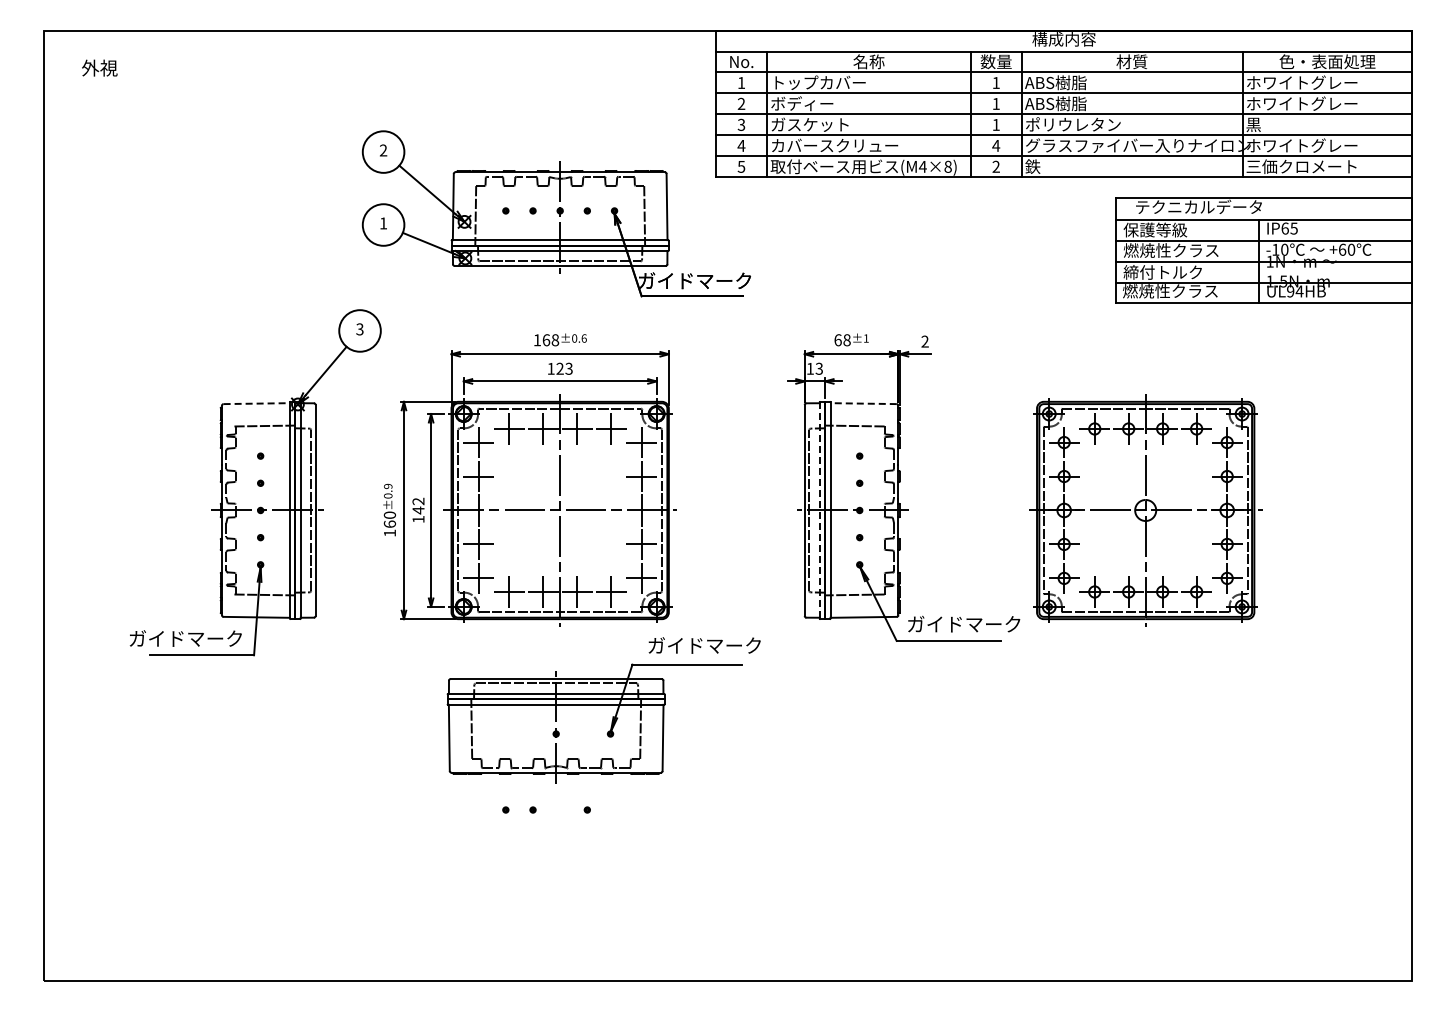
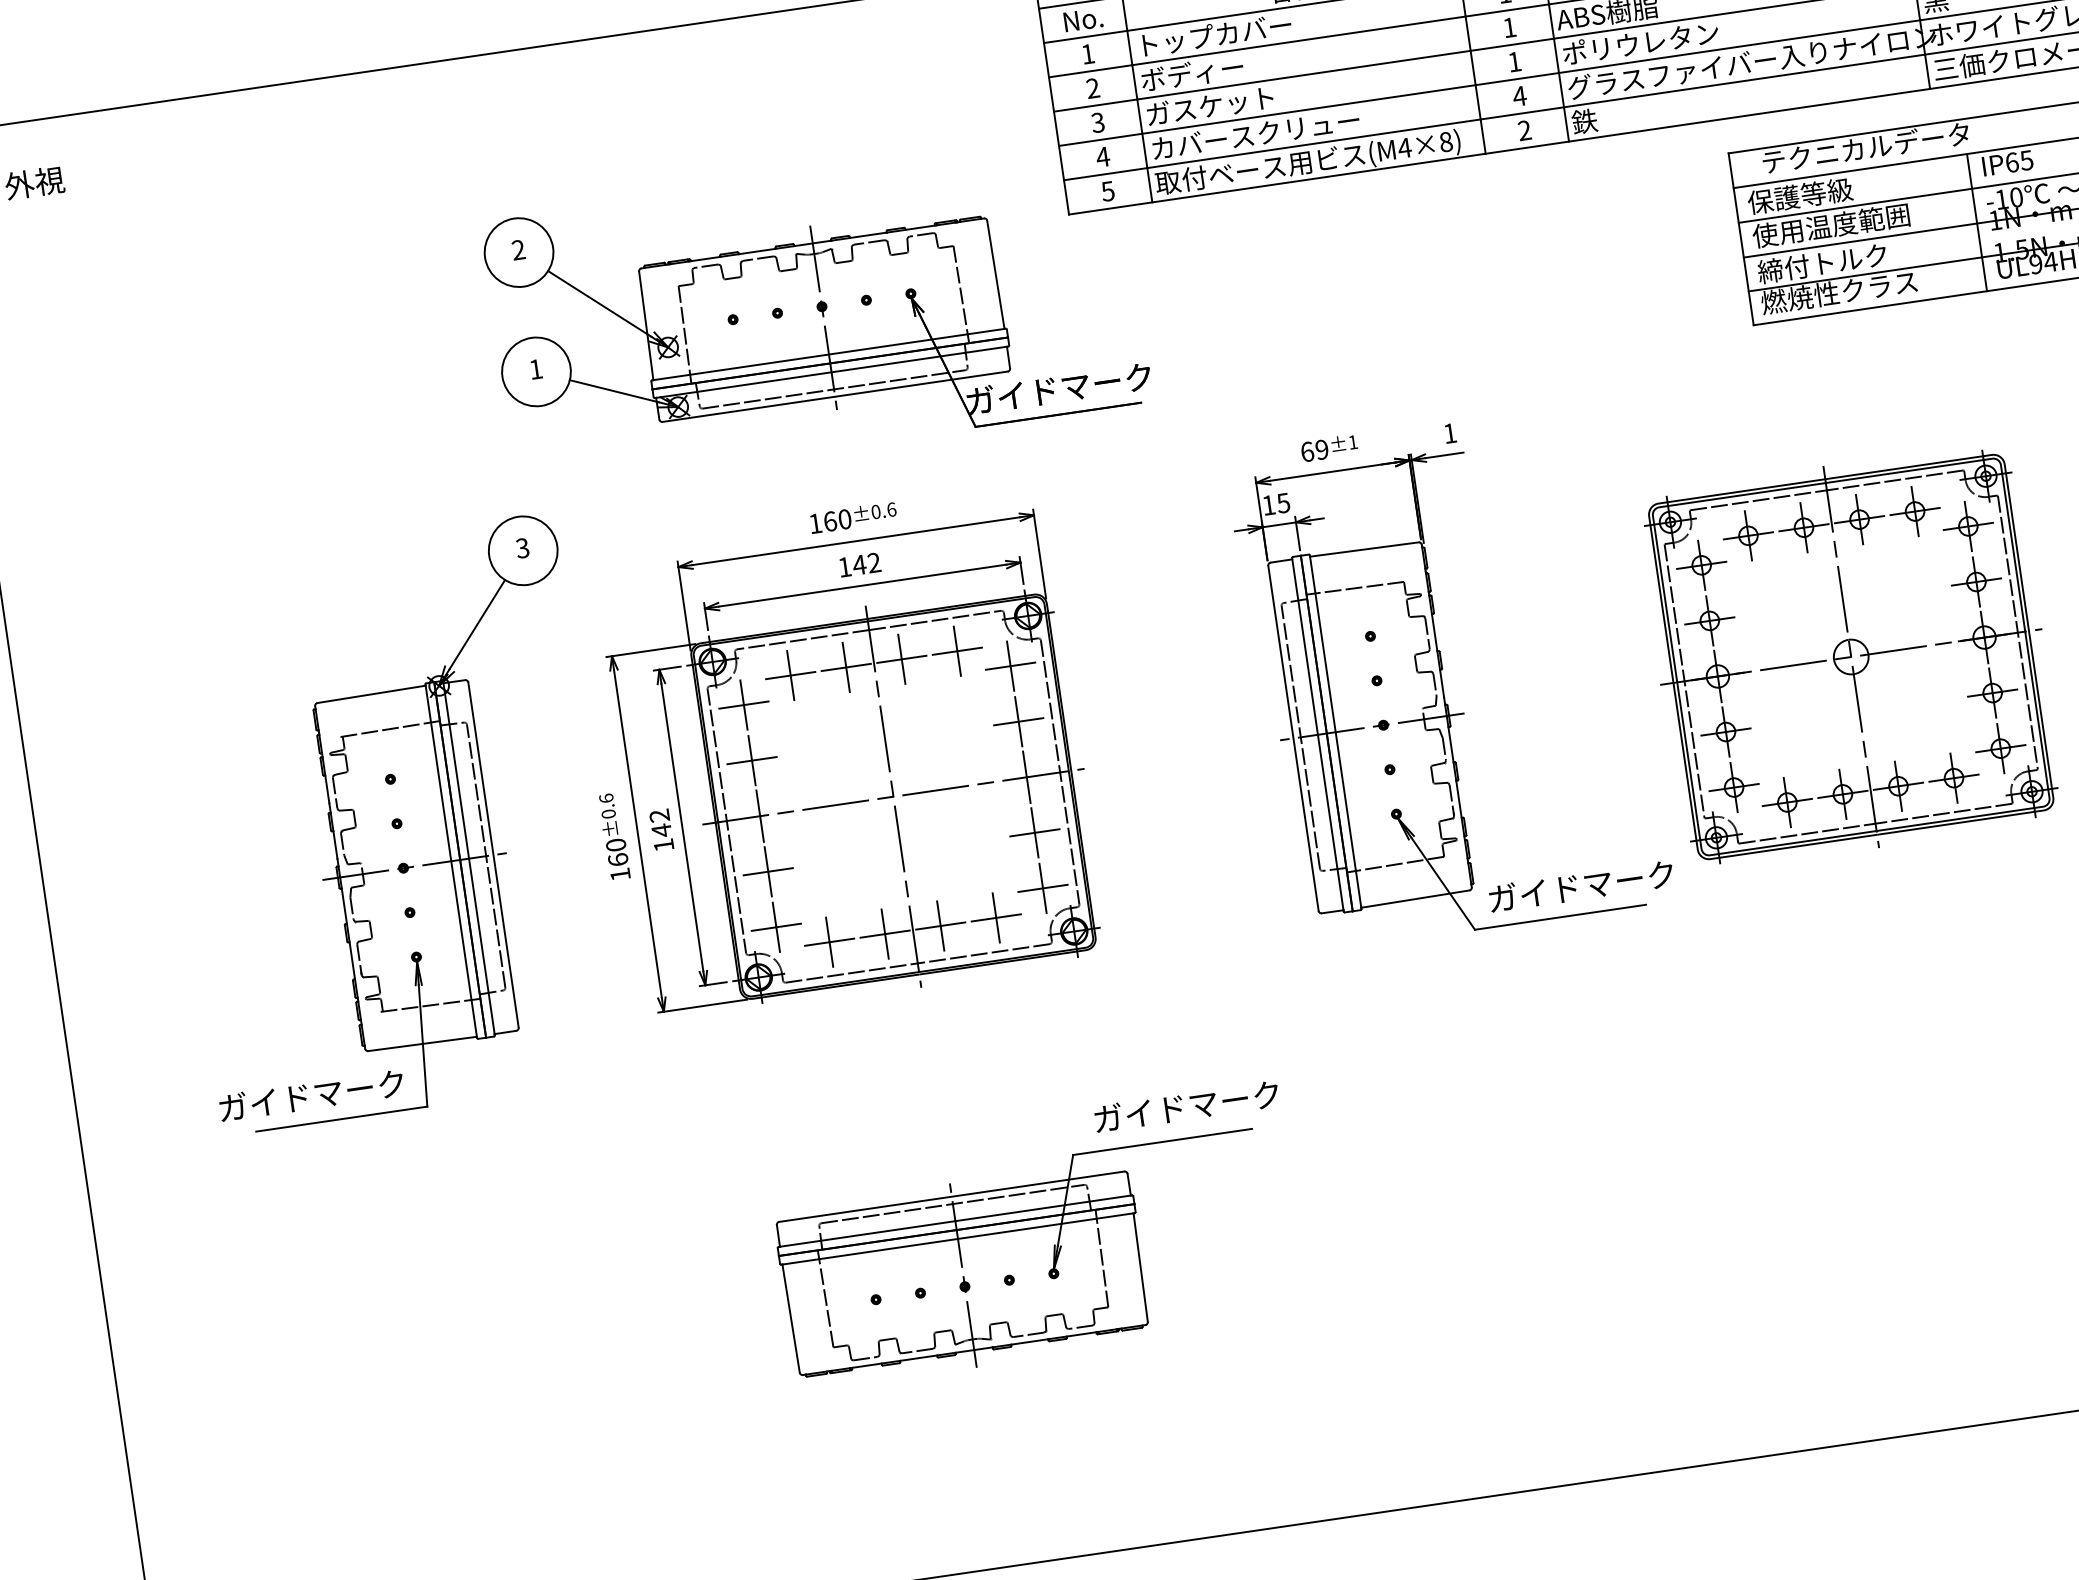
text: (1170, 250) -> (1829, 225), 燃焼性クラス -> 使用温度範囲
text: (555, 339) -> (844, 518), 168 -> 160
text: (846, 340) -> (1321, 450), 68 -> 69
text: (924, 341) -> (1449, 433), 2 -> 1
text: (564, 368) -> (866, 563), 123 -> 142
text: (819, 368) -> (1283, 502), 13 -> 15
line: (257, 403) -> (372, 693), dashed -> solid
line: (863, 403) -> (1364, 549), dashed -> solid
text: (388, 486) -> (606, 798), ±0.9 -> ±0.6
line: (819, 510) -> (1317, 734), dashed -> solid
part: (603, 710) -> (1036, 1236), moved

